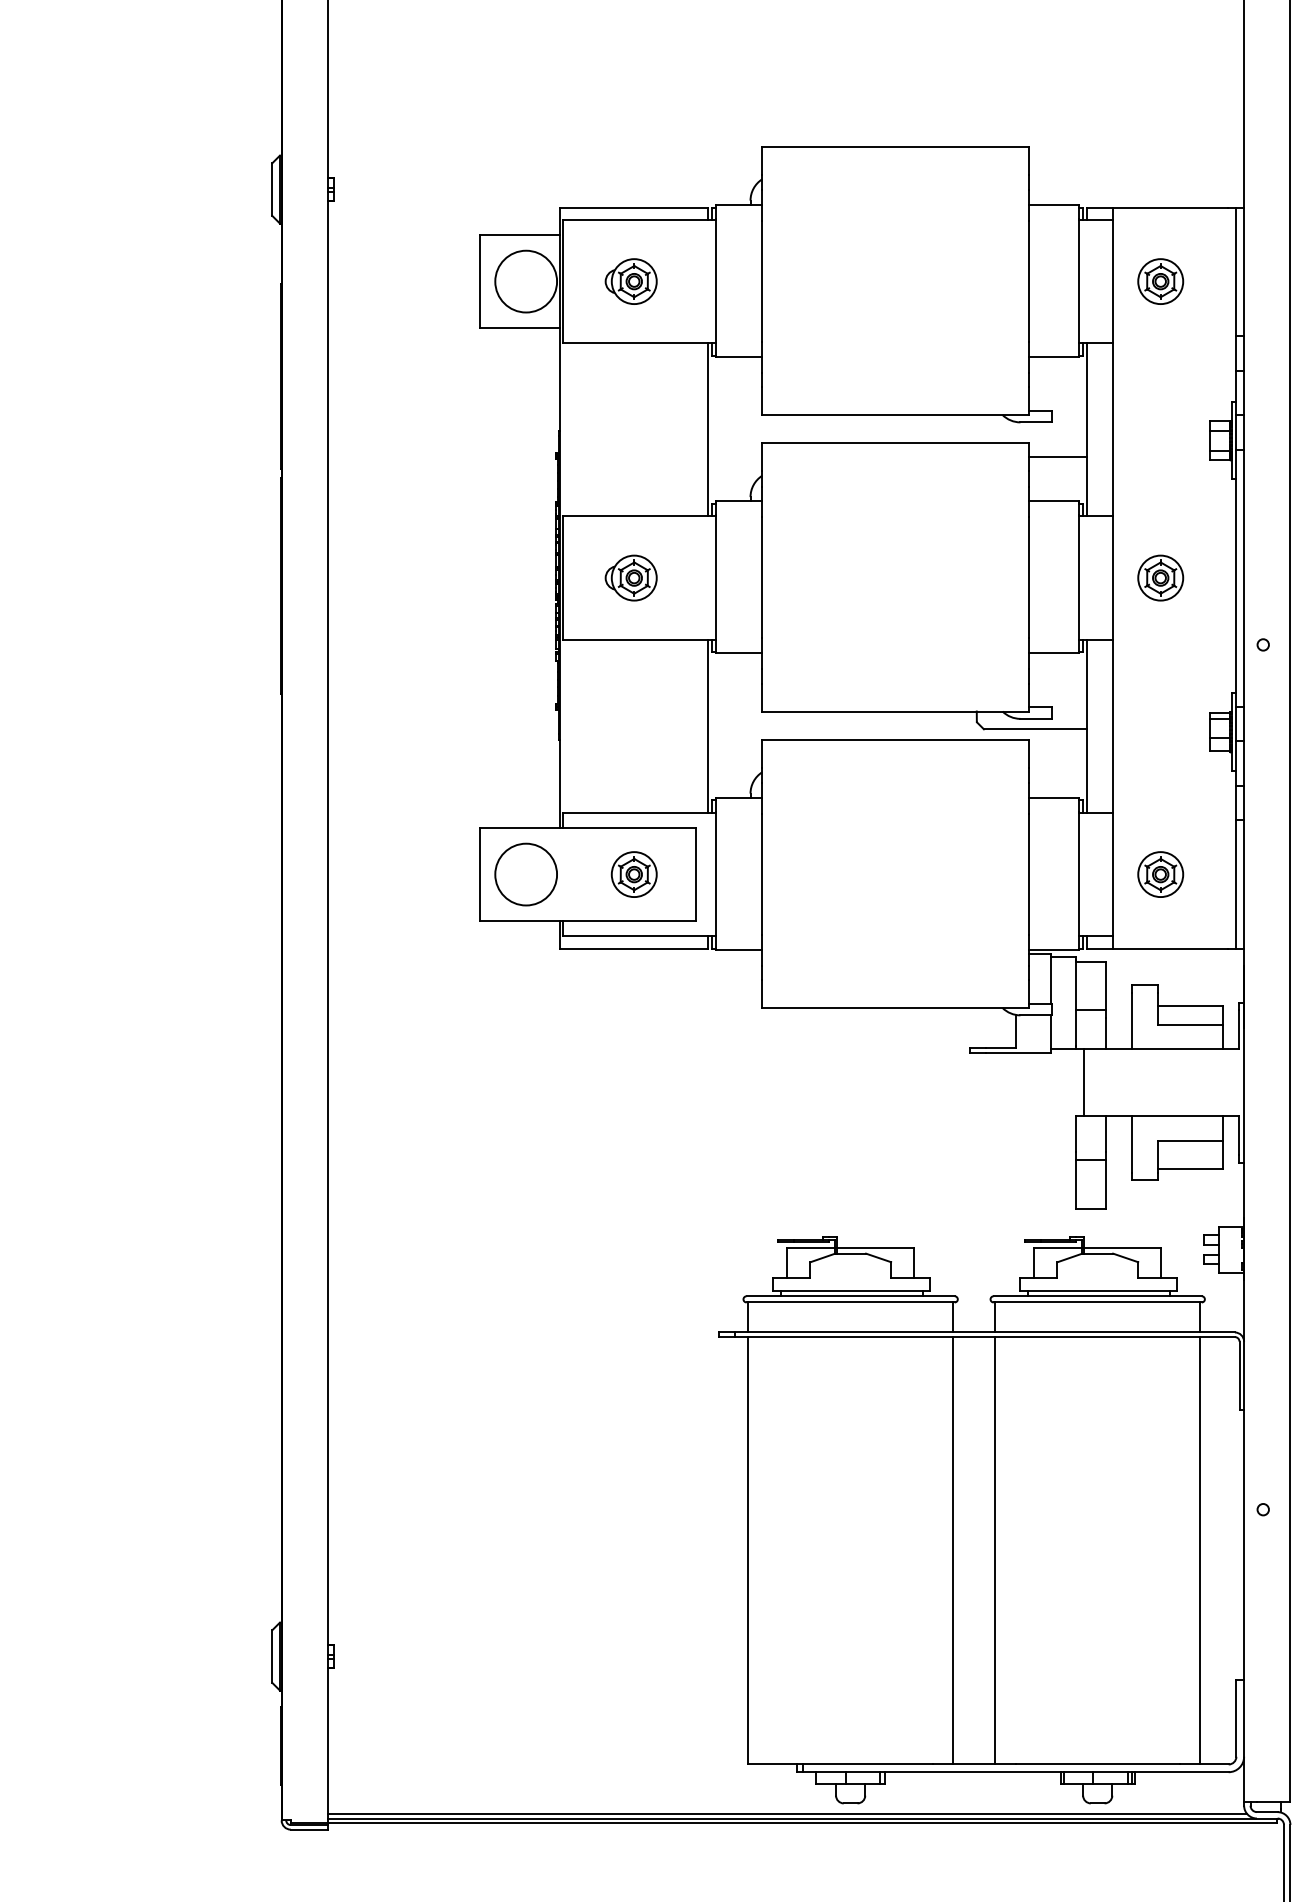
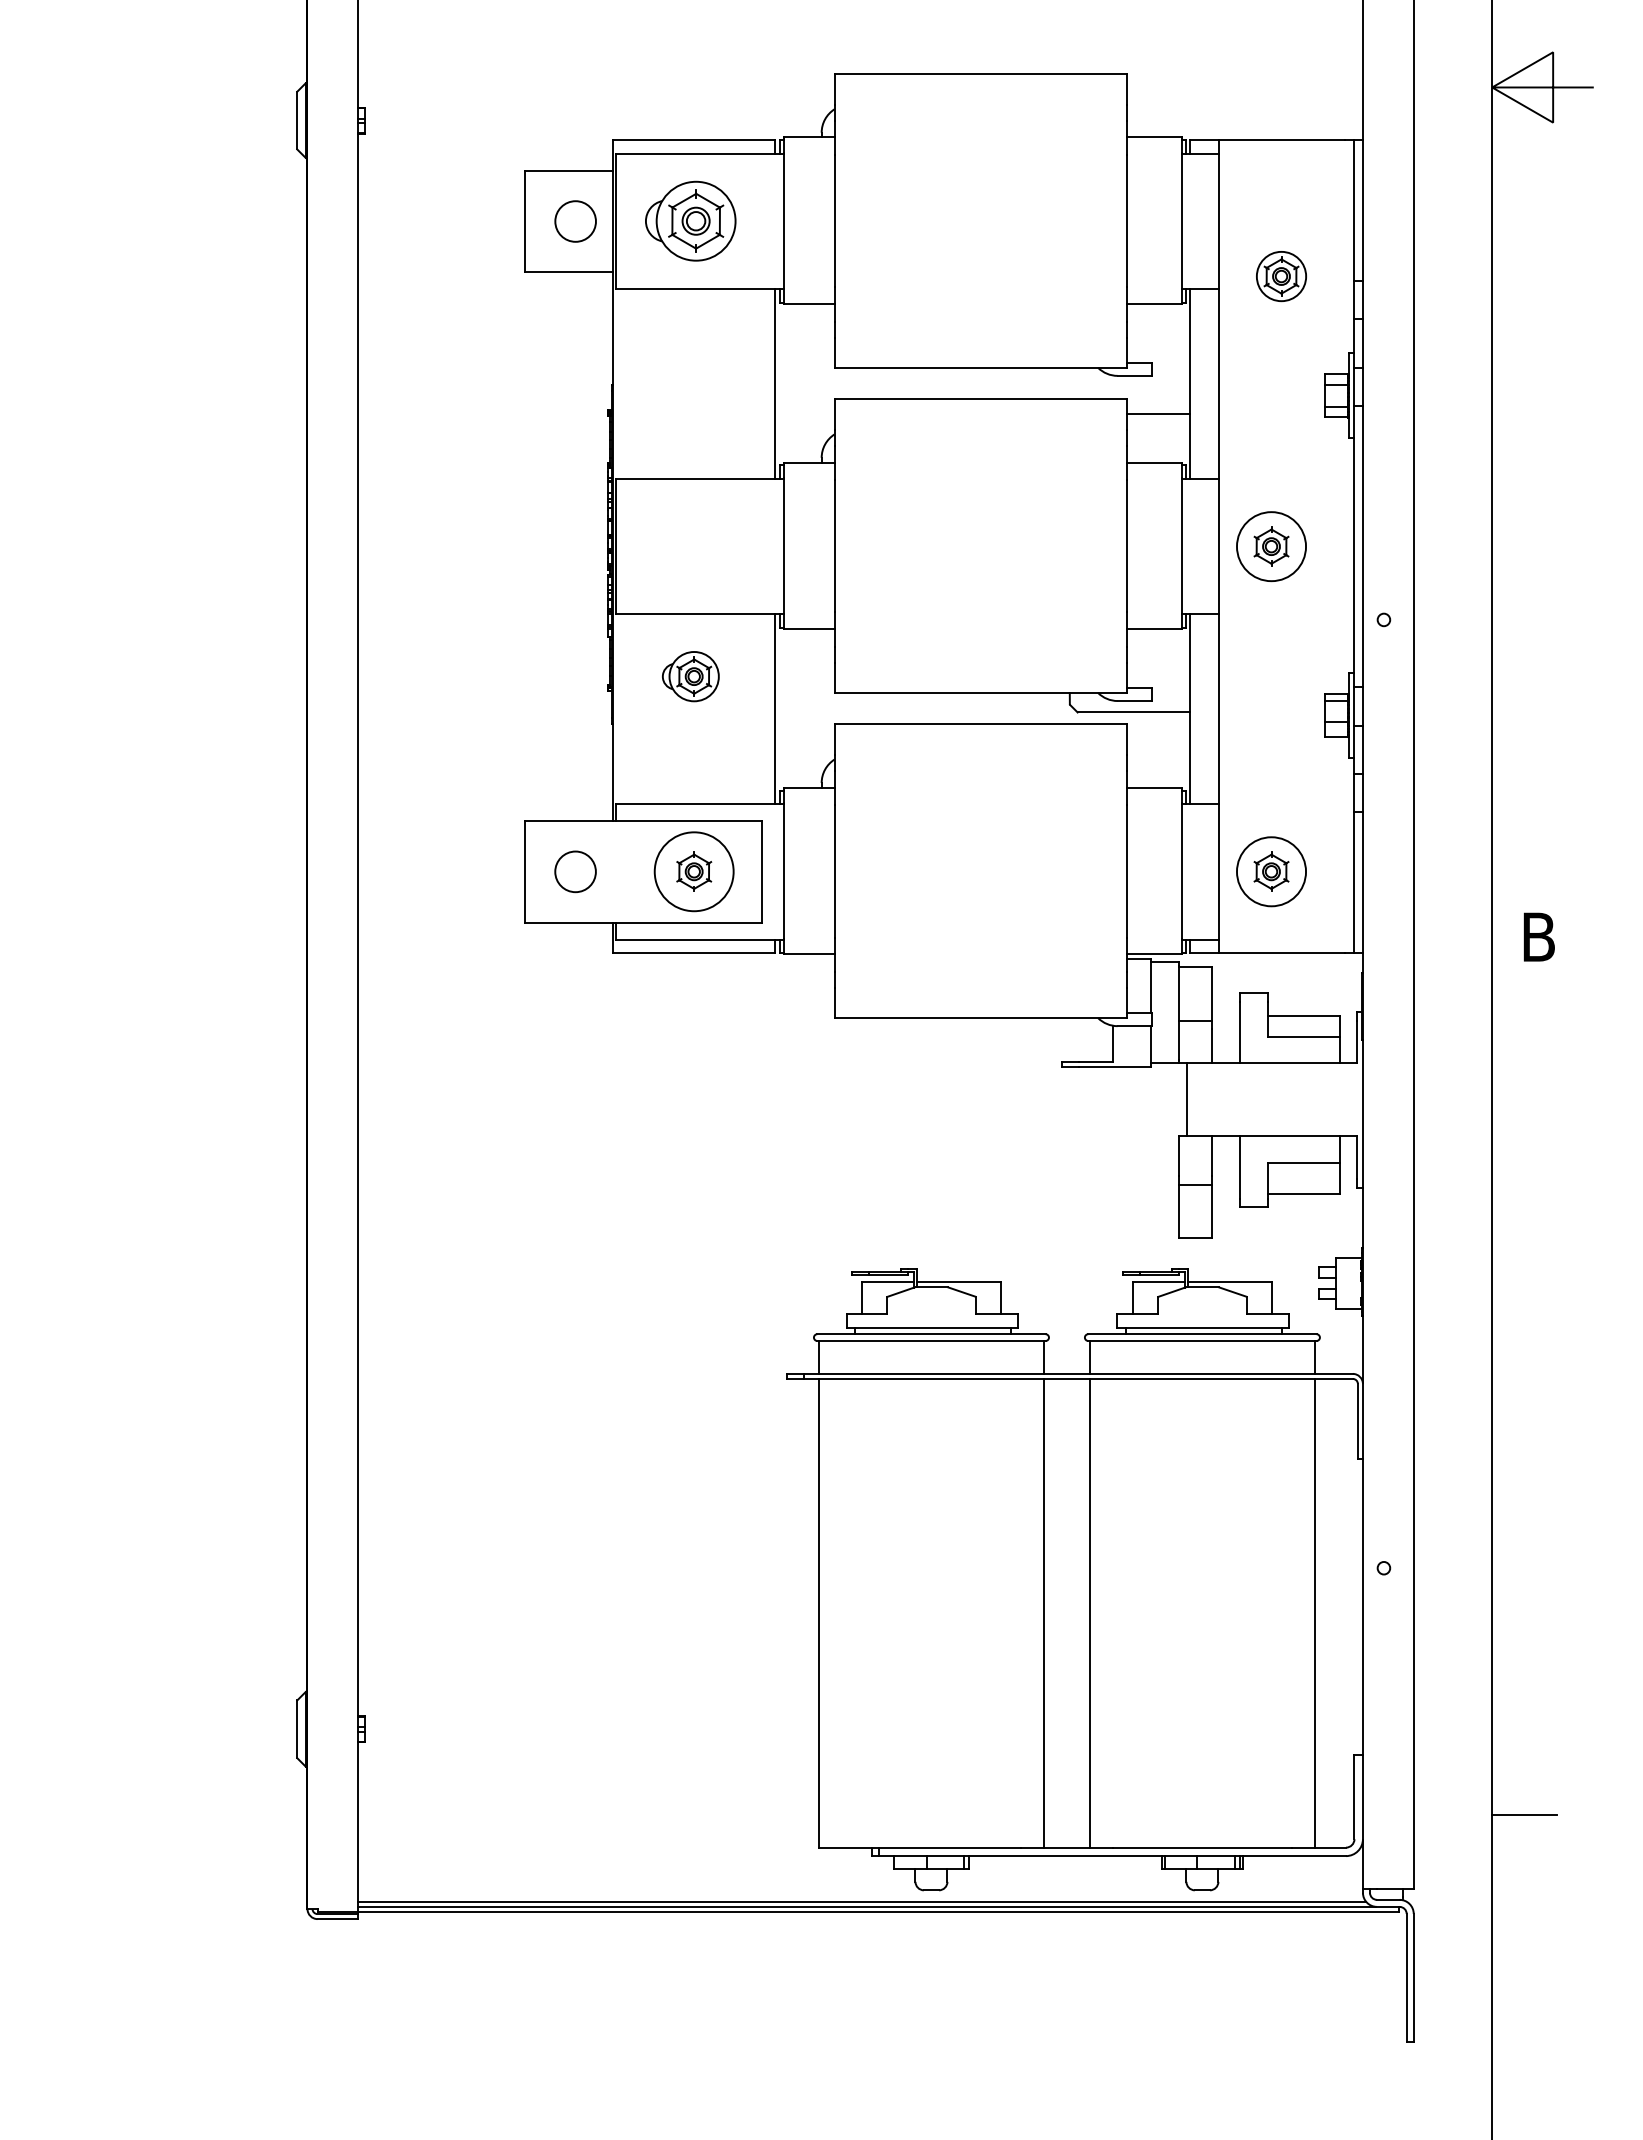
circle: (526, 281) -> (575, 221), size x0.6
part: (630, 281) -> (690, 221), size x1.6
part: (1160, 281) -> (1281, 276), moved
part: (630, 577) -> (690, 676), moved
circle: (1160, 577) -> (1271, 546), size x1.4
circle: (526, 874) -> (575, 871), size x0.6
circle: (633, 874) -> (693, 871), size x1.6
circle: (1160, 874) -> (1271, 871), size x1.4

